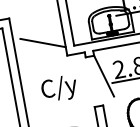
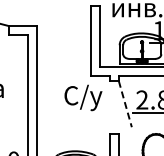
line: (42, 42) -> (67, 57), removed
line: (104, 76) -> (125, 104), solid -> dashed
text: (59, 88) -> (83, 97), moved

